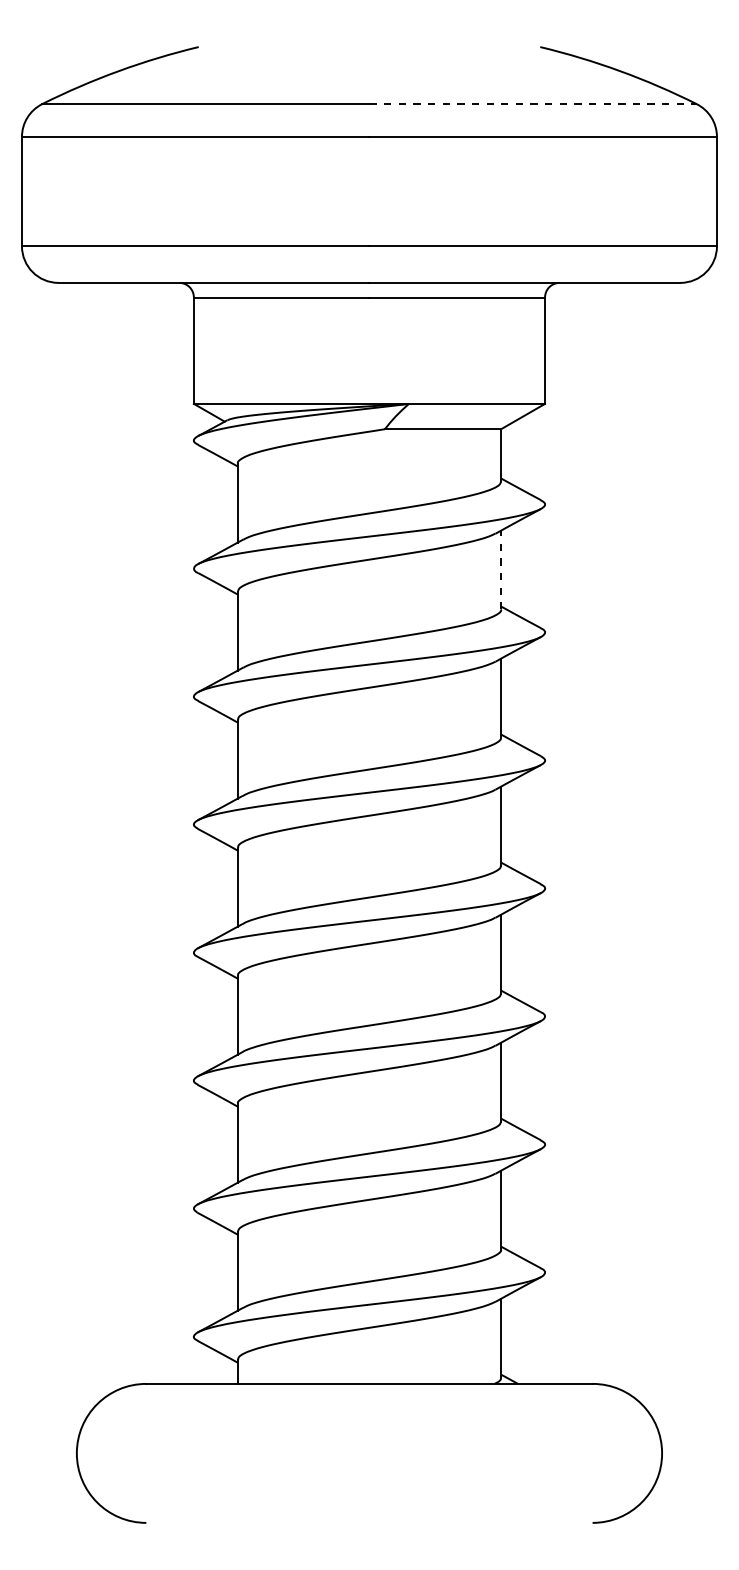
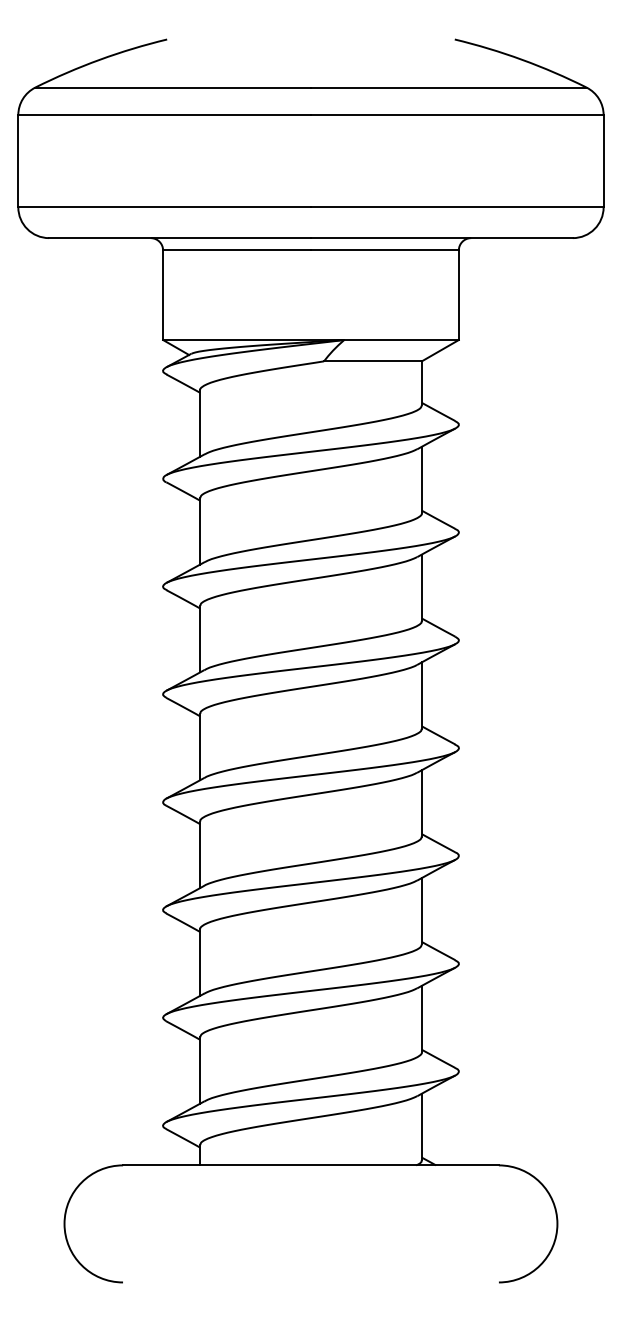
line: (533, 104) -> (449, 87), dashed -> solid
line: (501, 569) -> (422, 479), dashed -> solid

